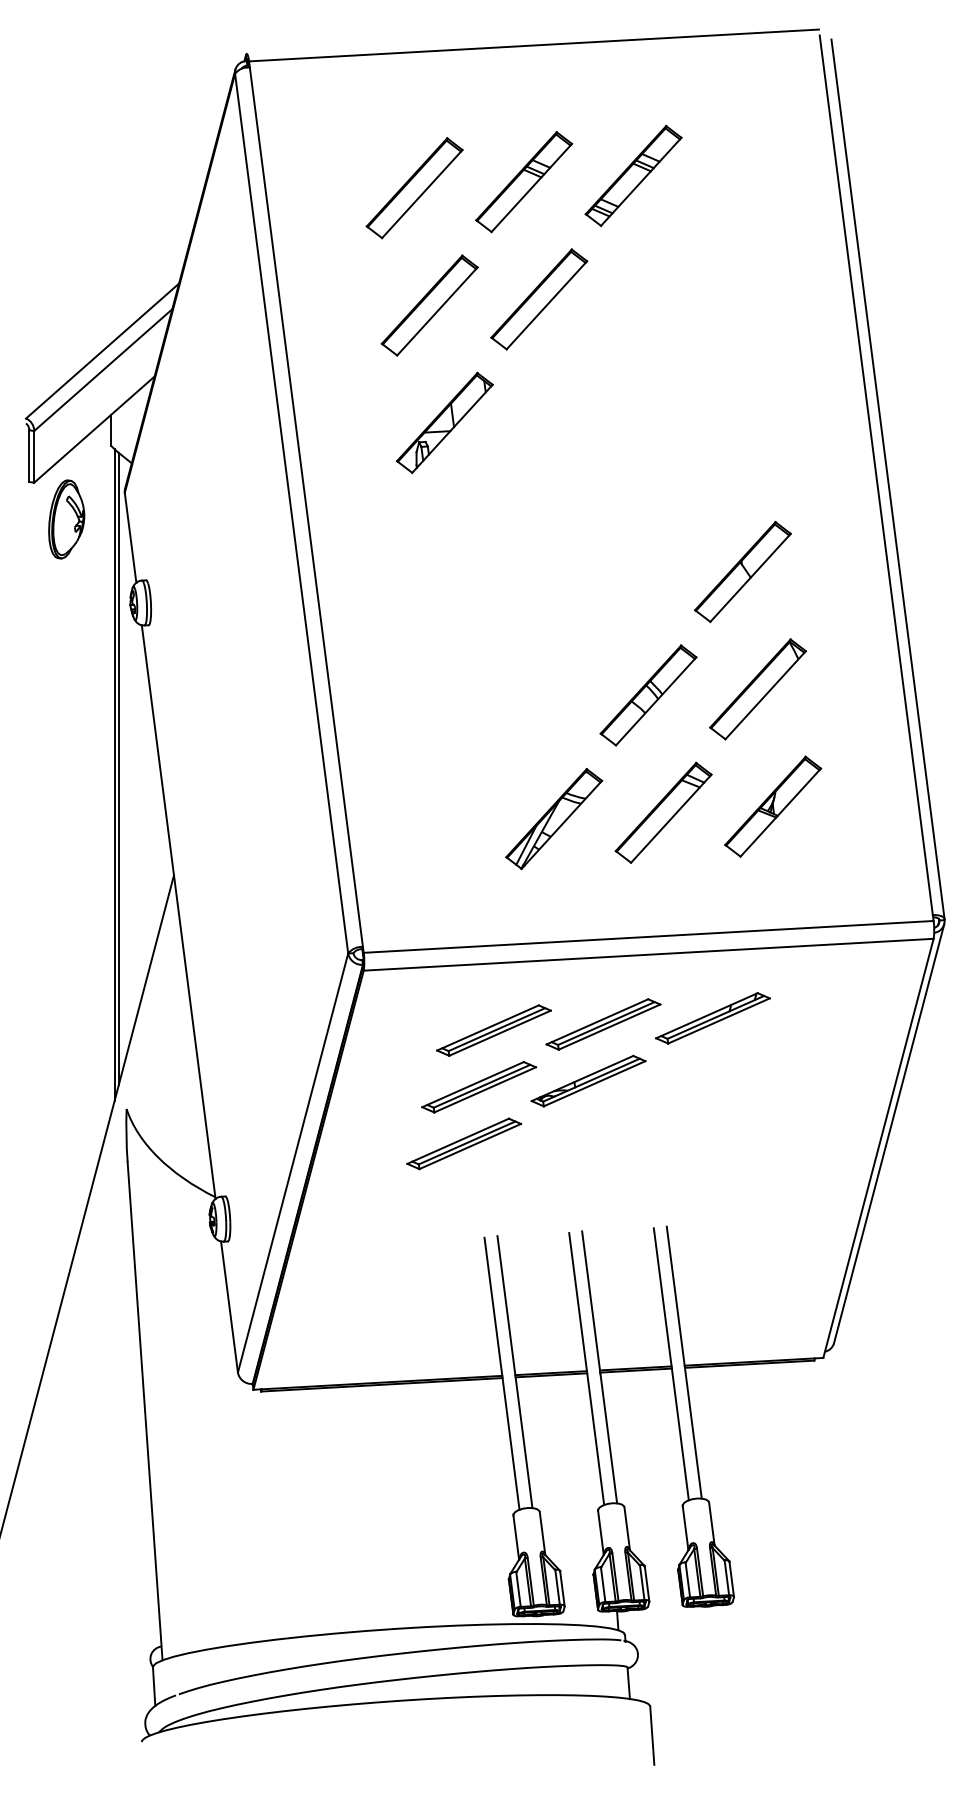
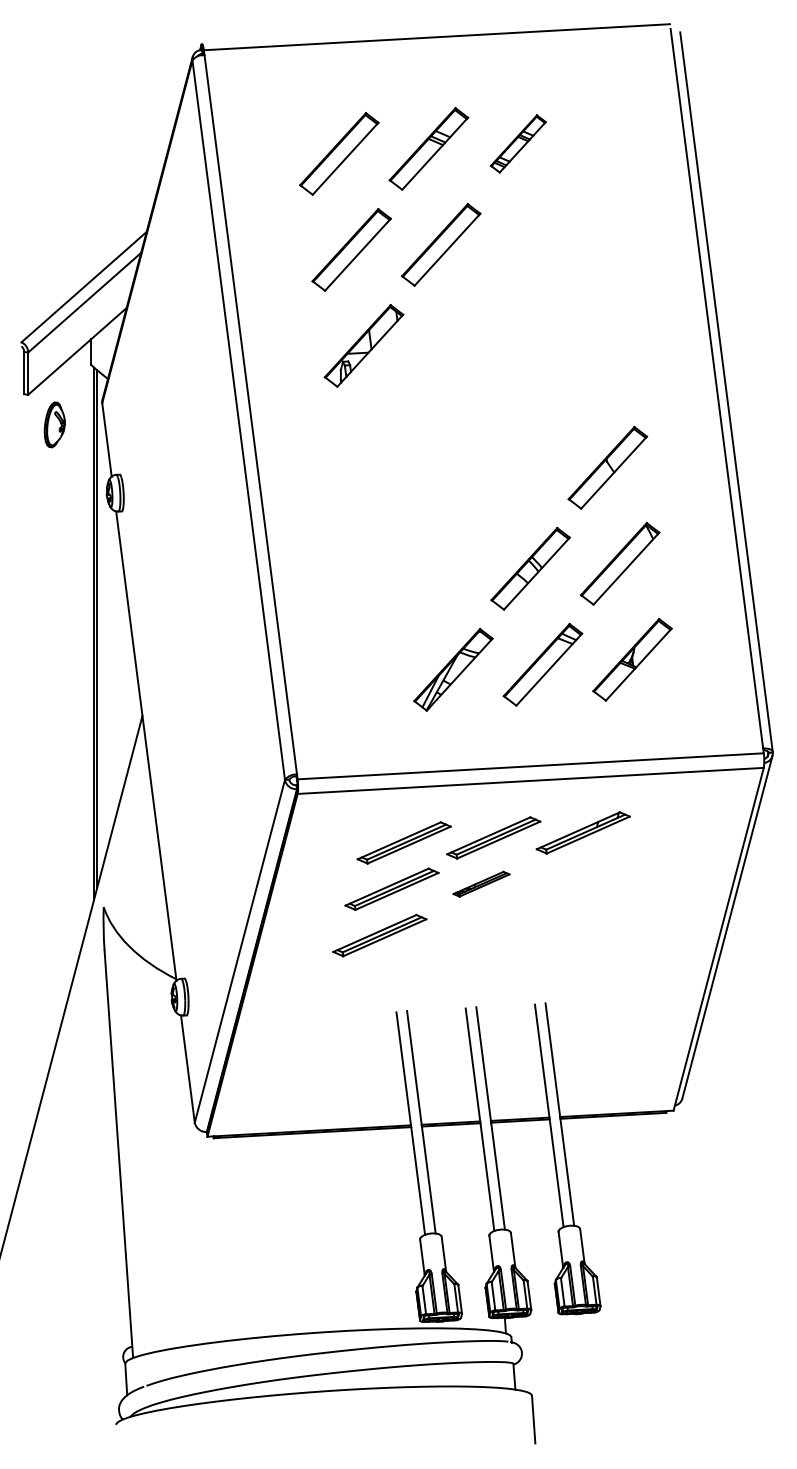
part: (633, 175) -> (518, 143), size x0.7
part: (66, 519) -> (54, 424), size x0.7
part: (588, 1080) -> (481, 883), size x0.6

